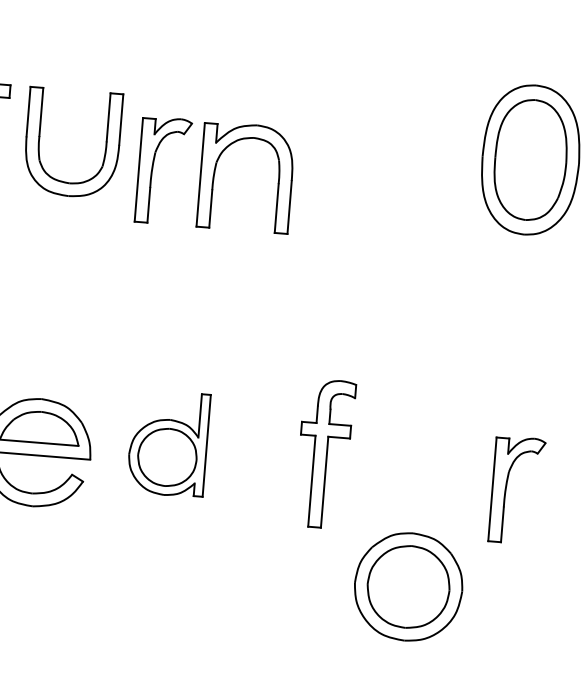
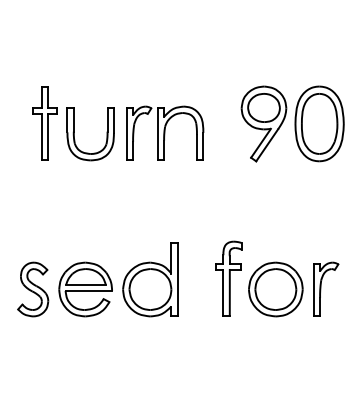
part: (418, 150) -> (263, 123), added
part: (216, 174) -> (165, 132), moved
part: (168, 443) -> (150, 279), size x1.43
part: (407, 586) -> (275, 289), moved

